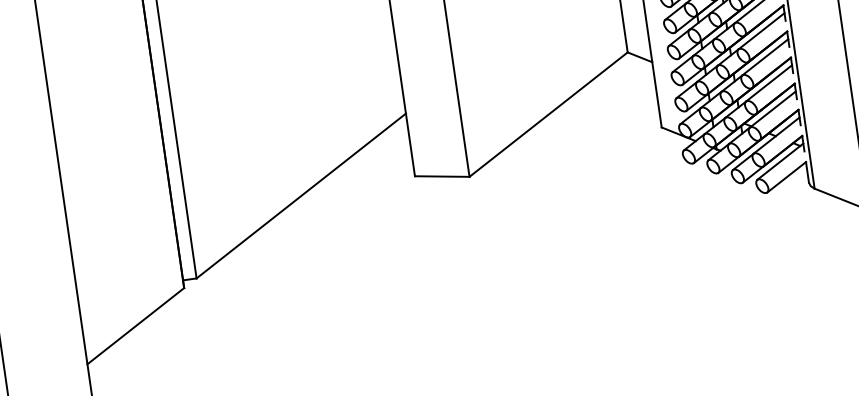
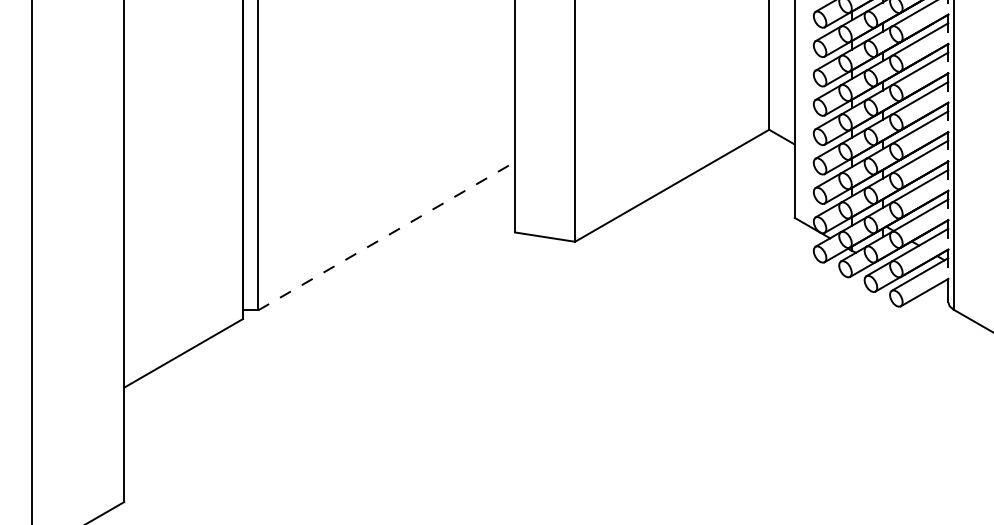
line: (301, 195) -> (387, 235), solid -> dashed

